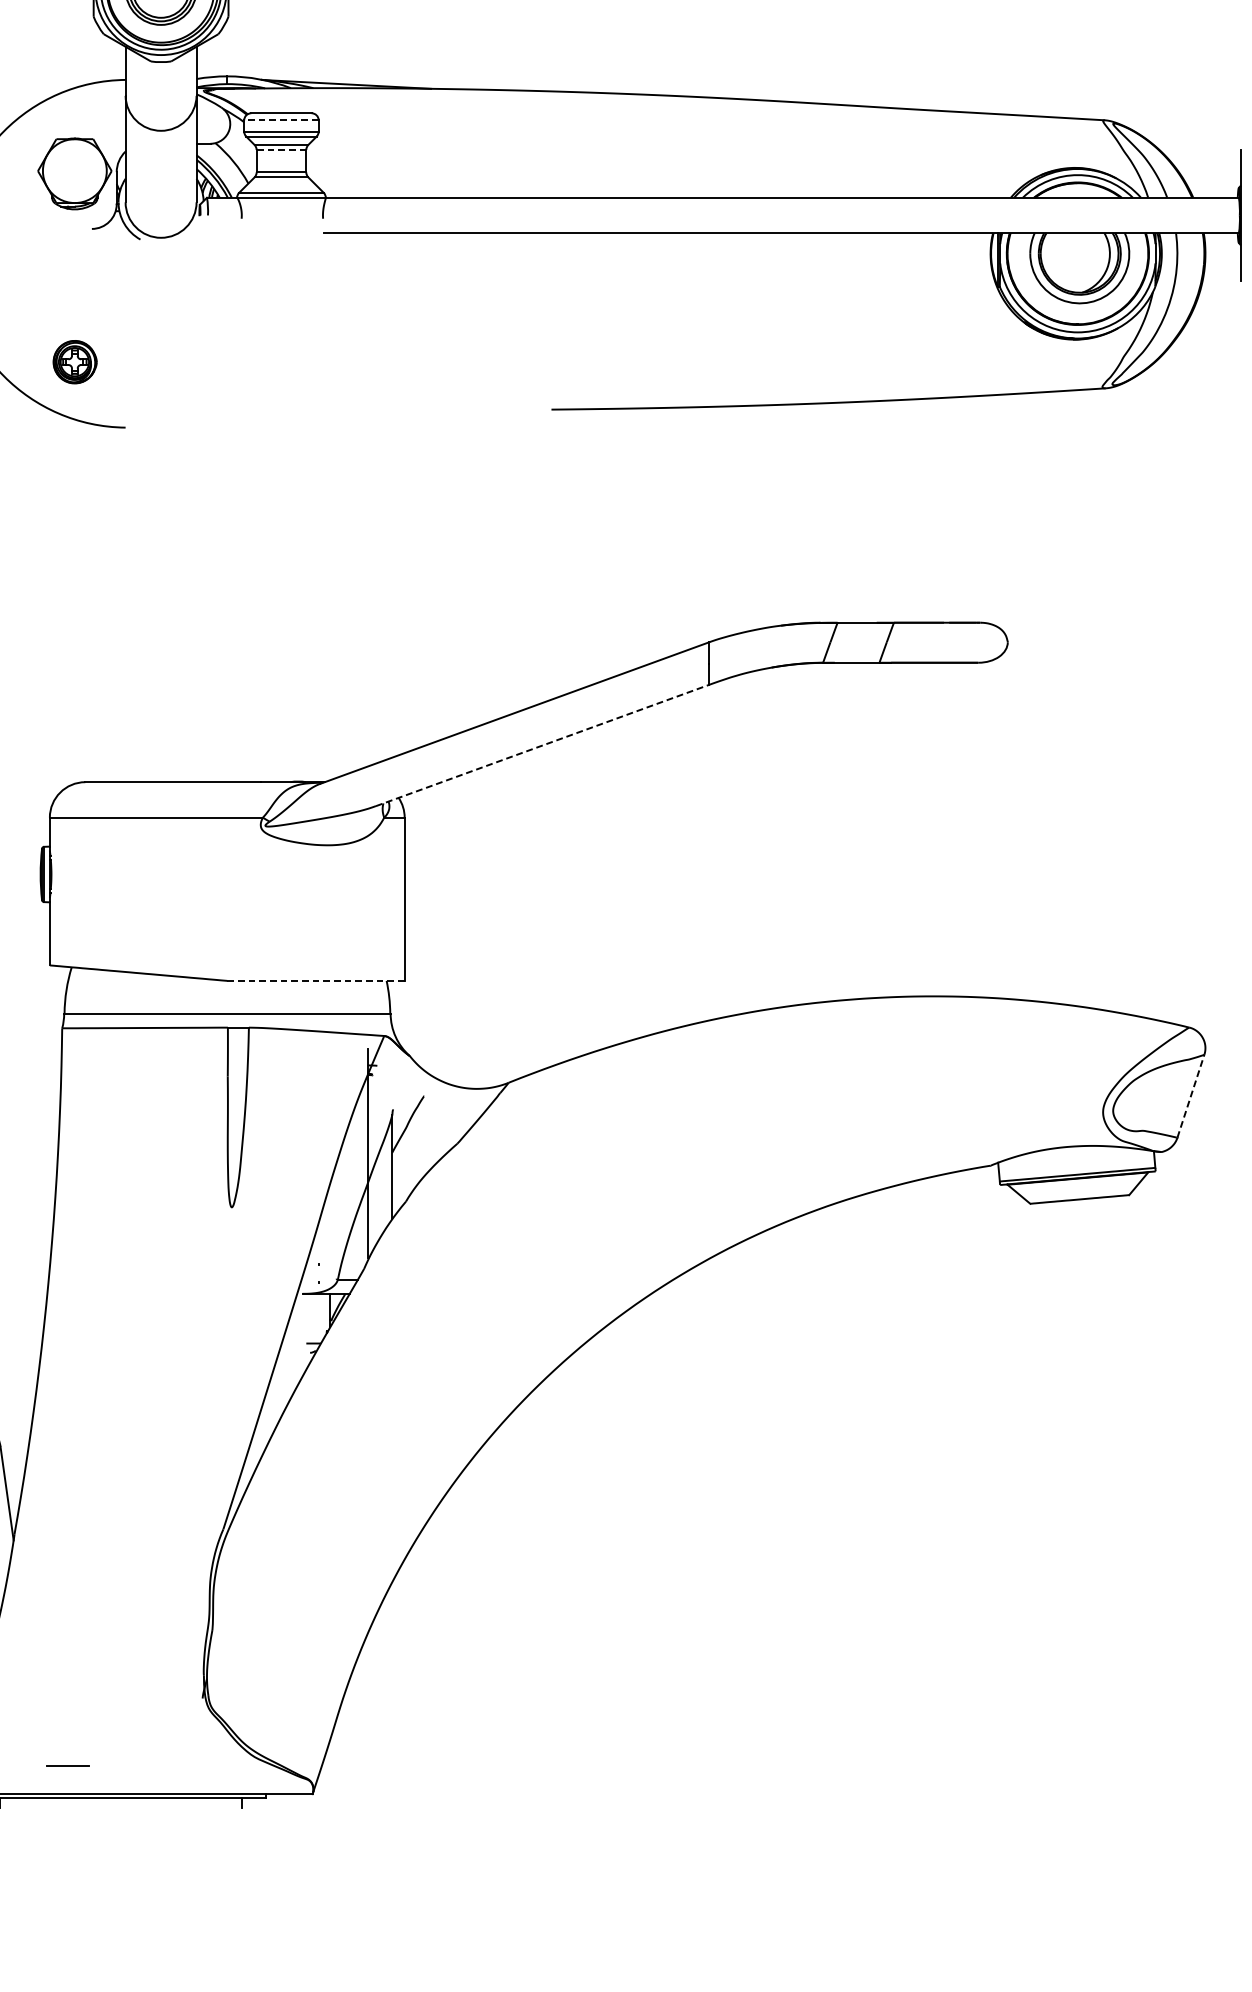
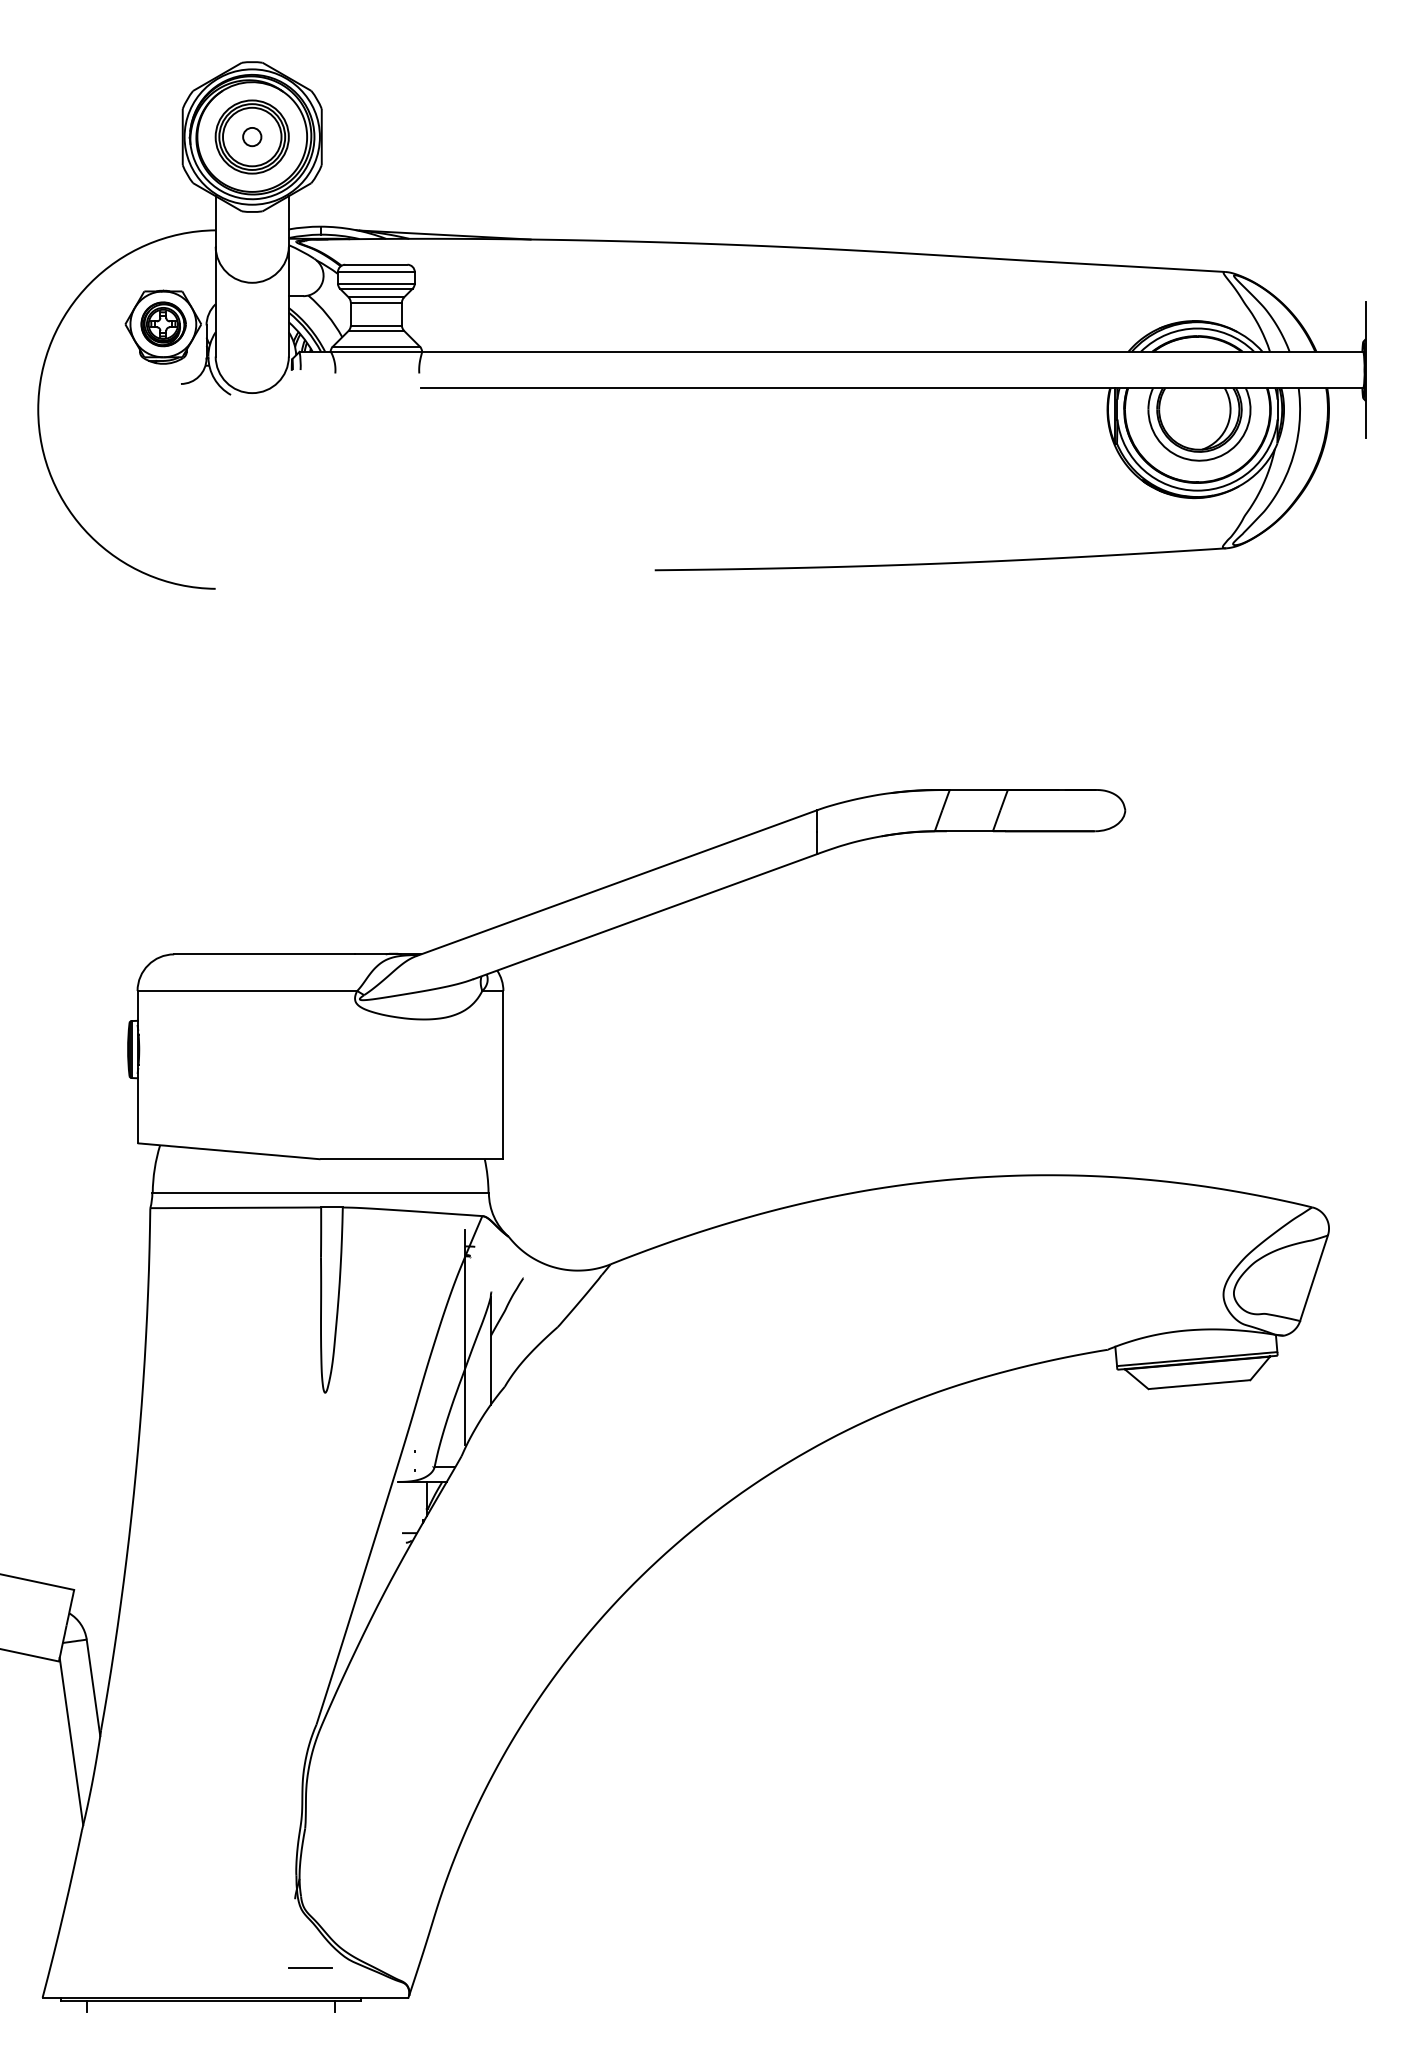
line: (280, 120) -> (375, 272), dashed -> solid
line: (281, 149) -> (376, 302), dashed -> solid
part: (74, 362) -> (163, 324), moved
line: (542, 745) -> (645, 916), dashed -> solid
line: (315, 981) -> (411, 1159), dashed -> solid
line: (1191, 1096) -> (1314, 1278), dashed -> solid
line: (68, 1764) -> (310, 1967), moved

